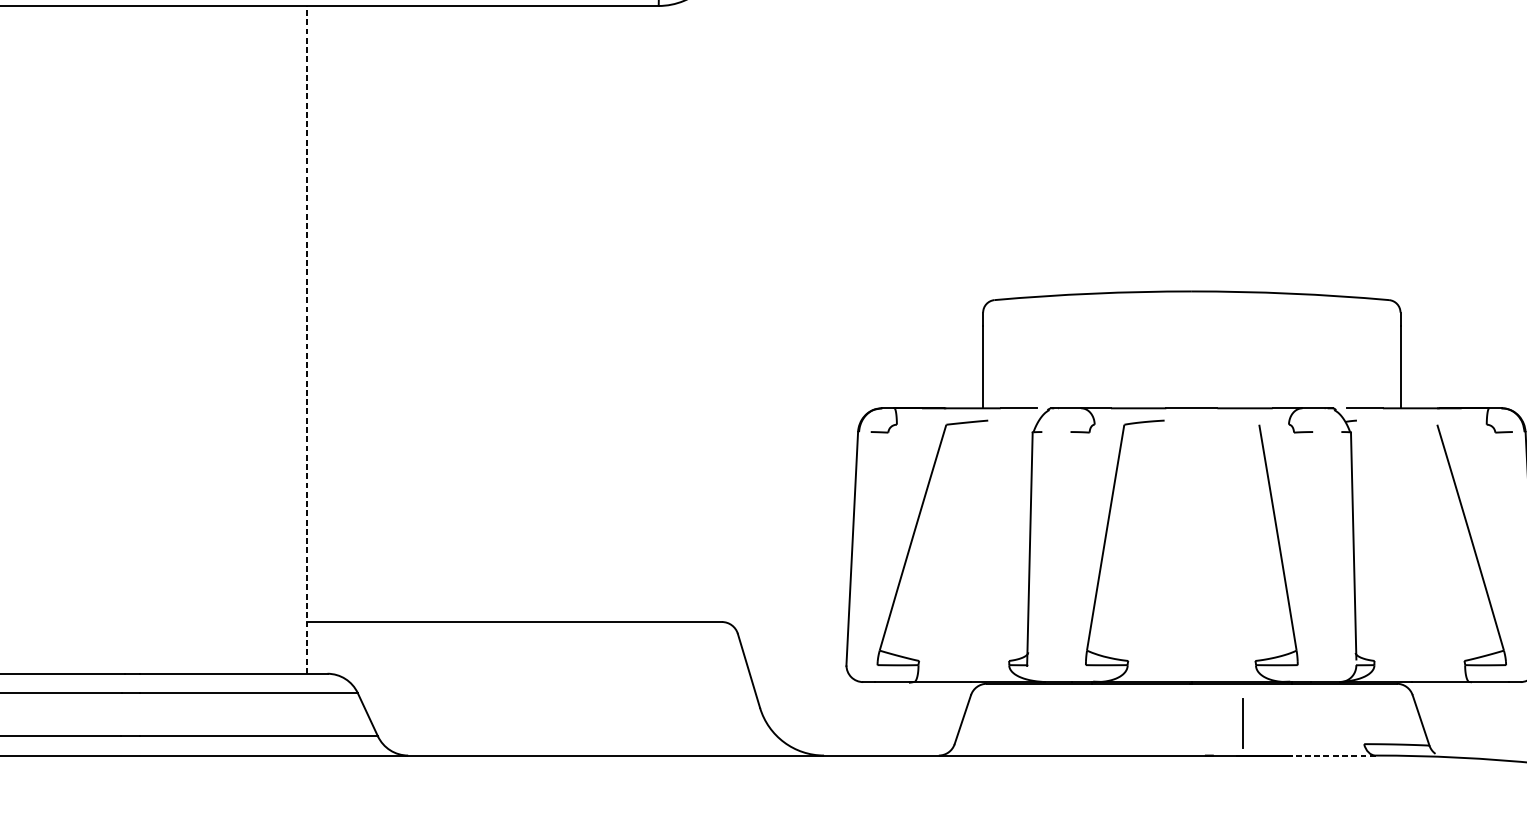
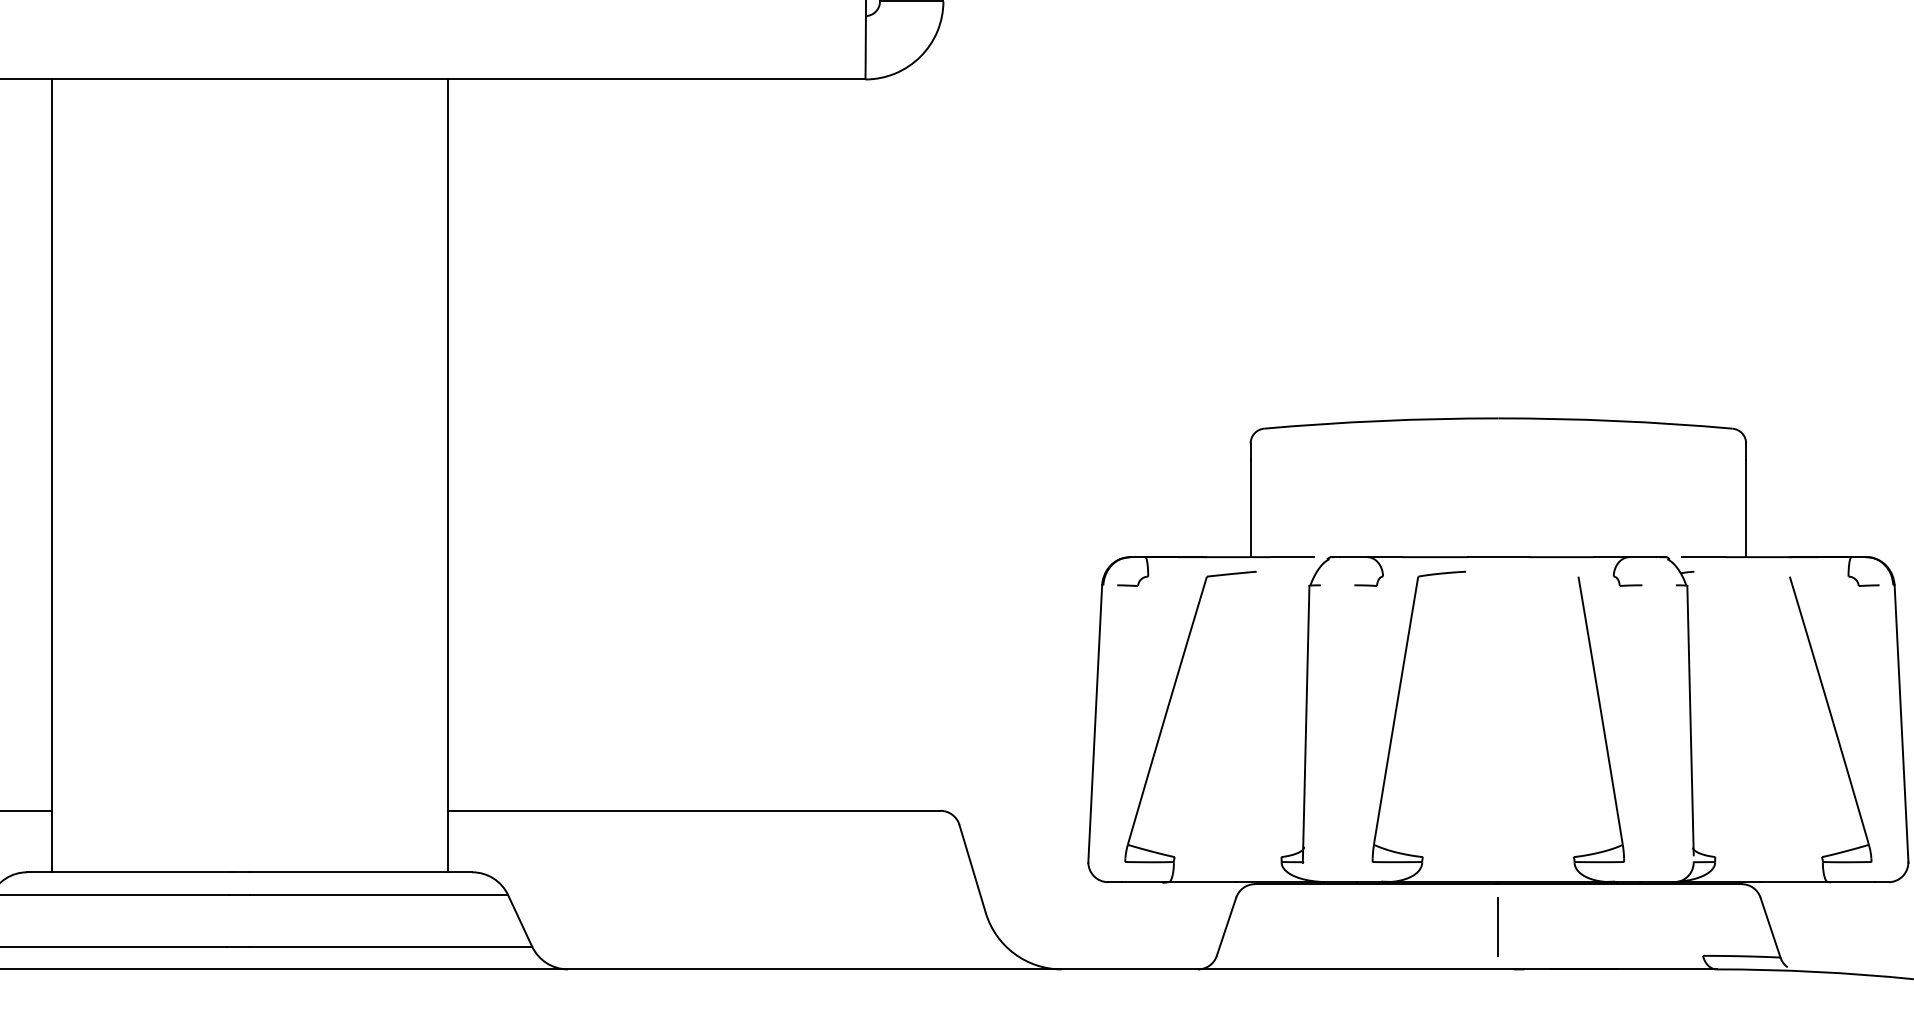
line: (306, 339) -> (447, 475), dashed -> solid
line: (1242, 722) -> (1497, 926), moved
line: (1333, 755) -> (1666, 969), dashed -> solid

